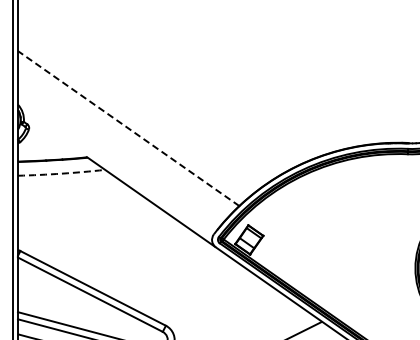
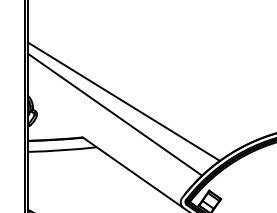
line: (139, 111) -> (123, 101), added
line: (128, 128) -> (115, 114), dashed -> solid
arc: (61, 173) -> (62, 150), dashed -> solid

